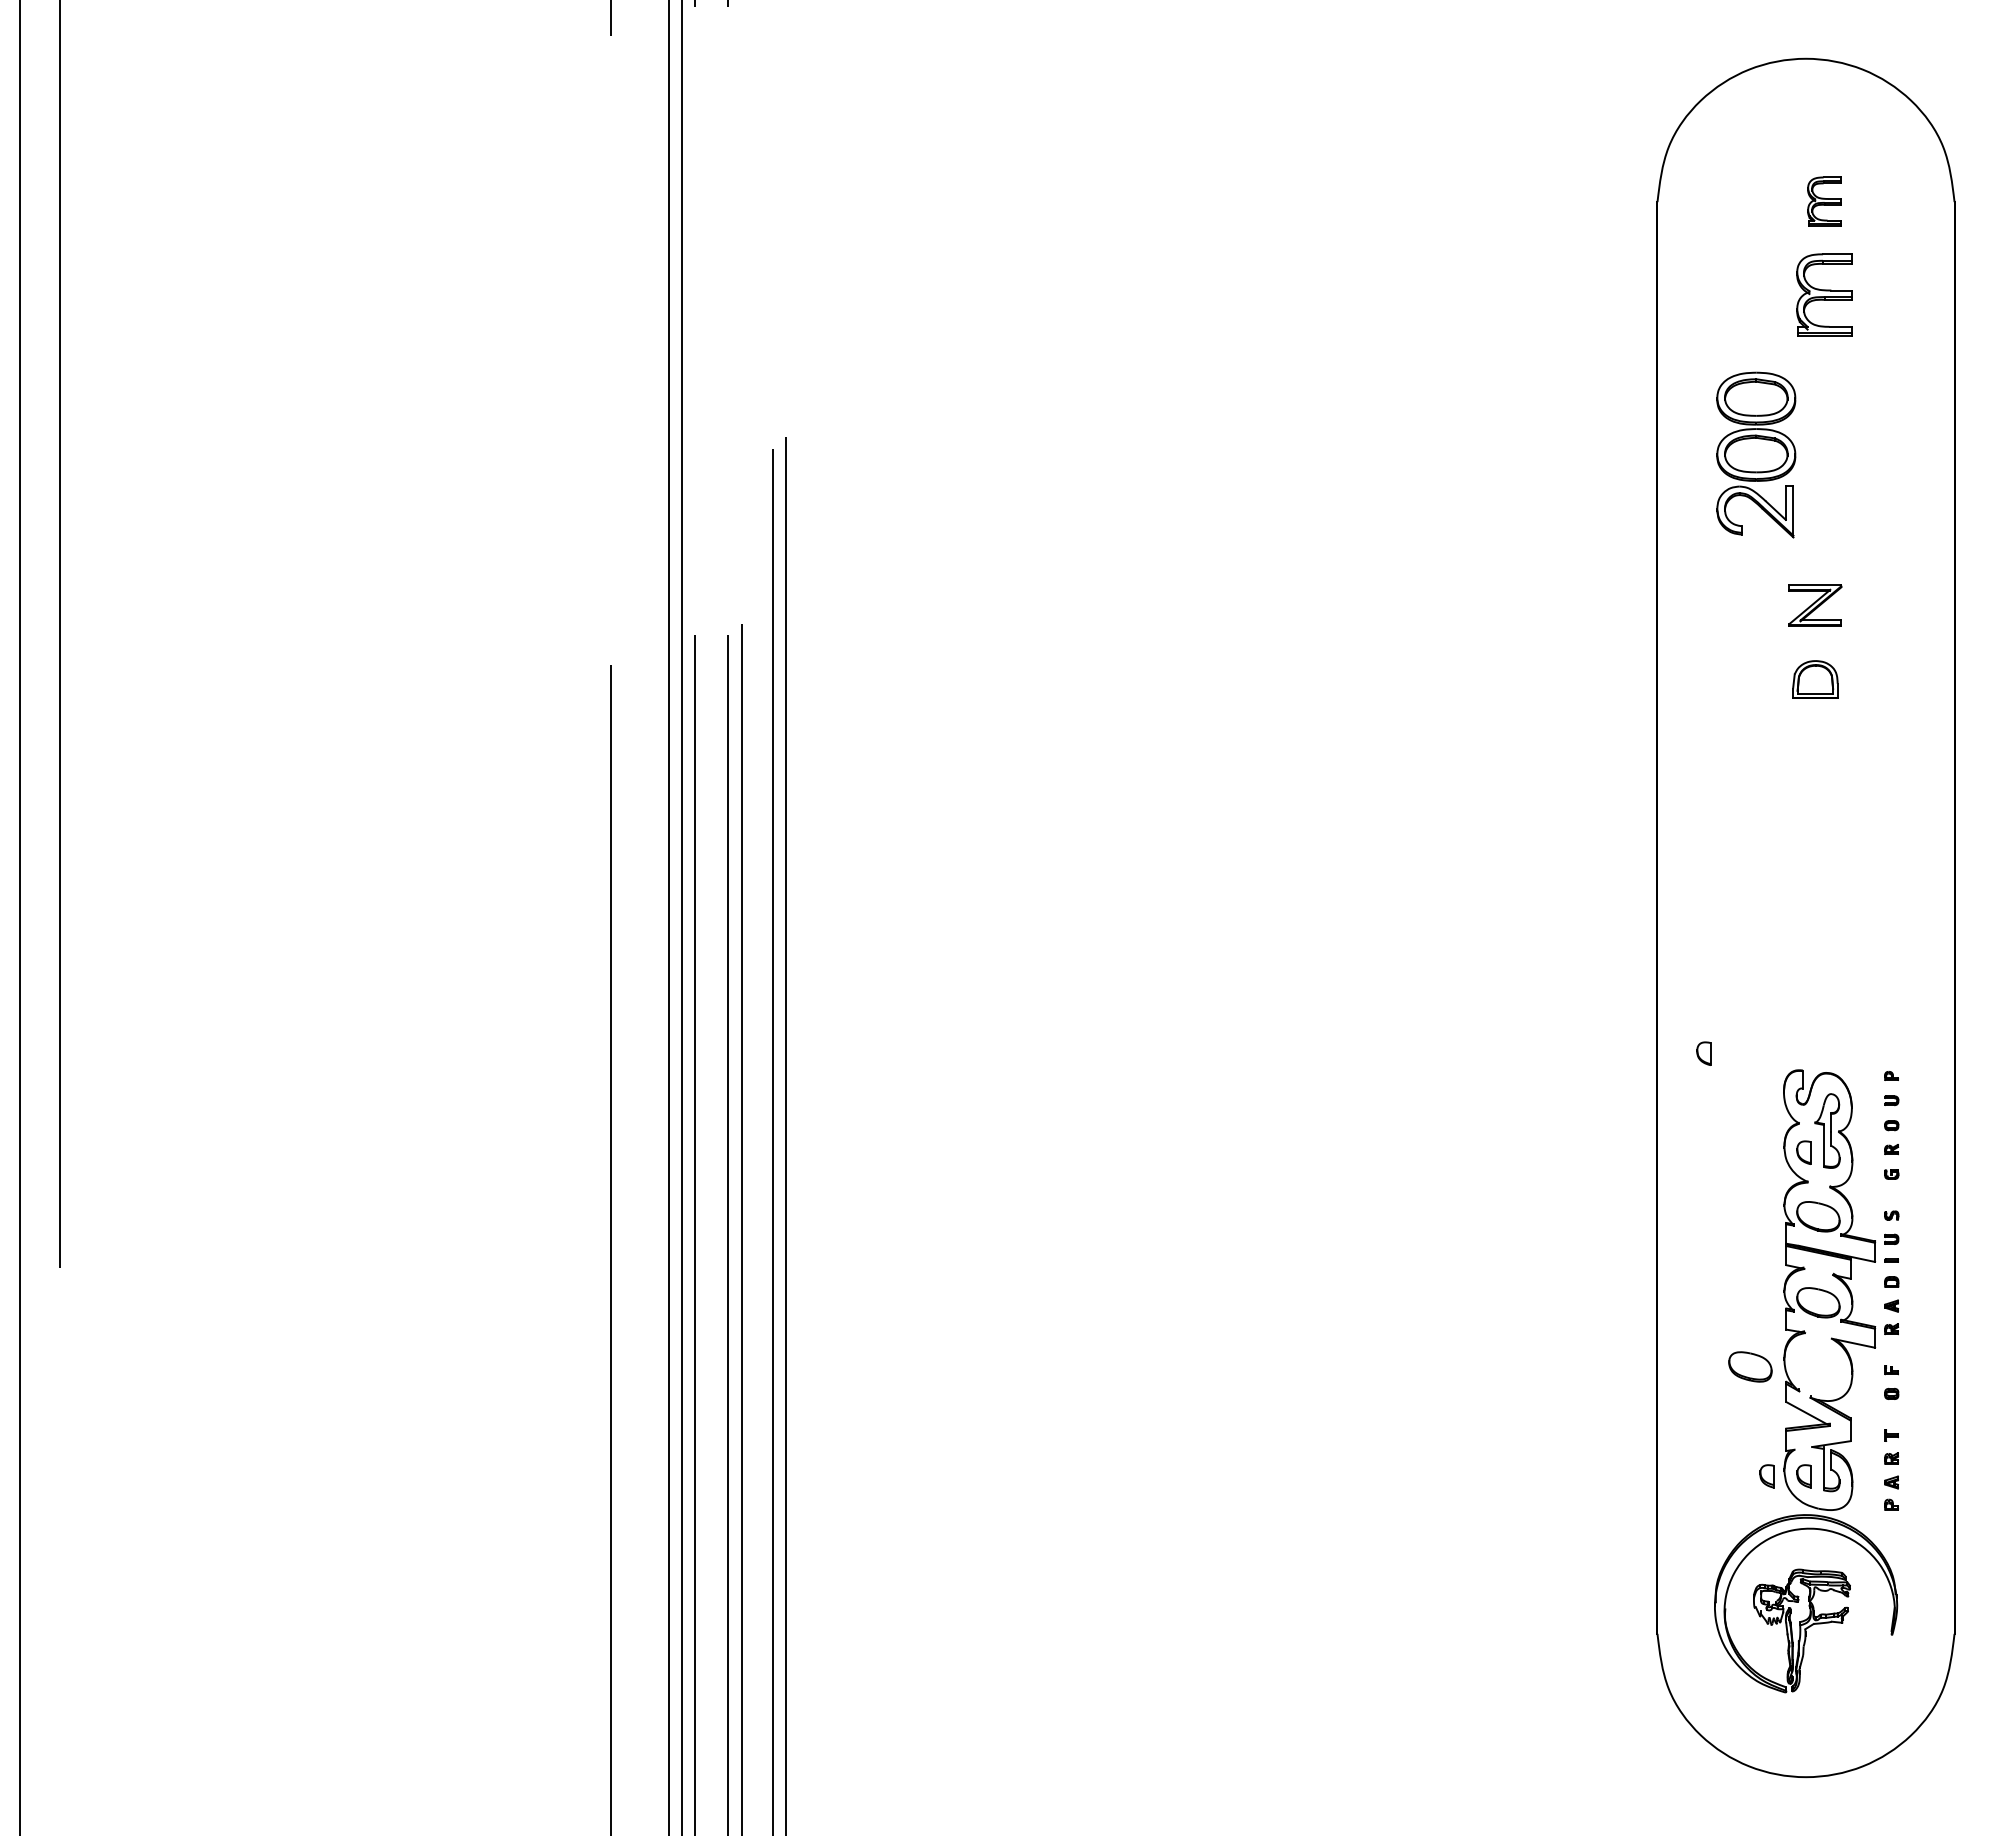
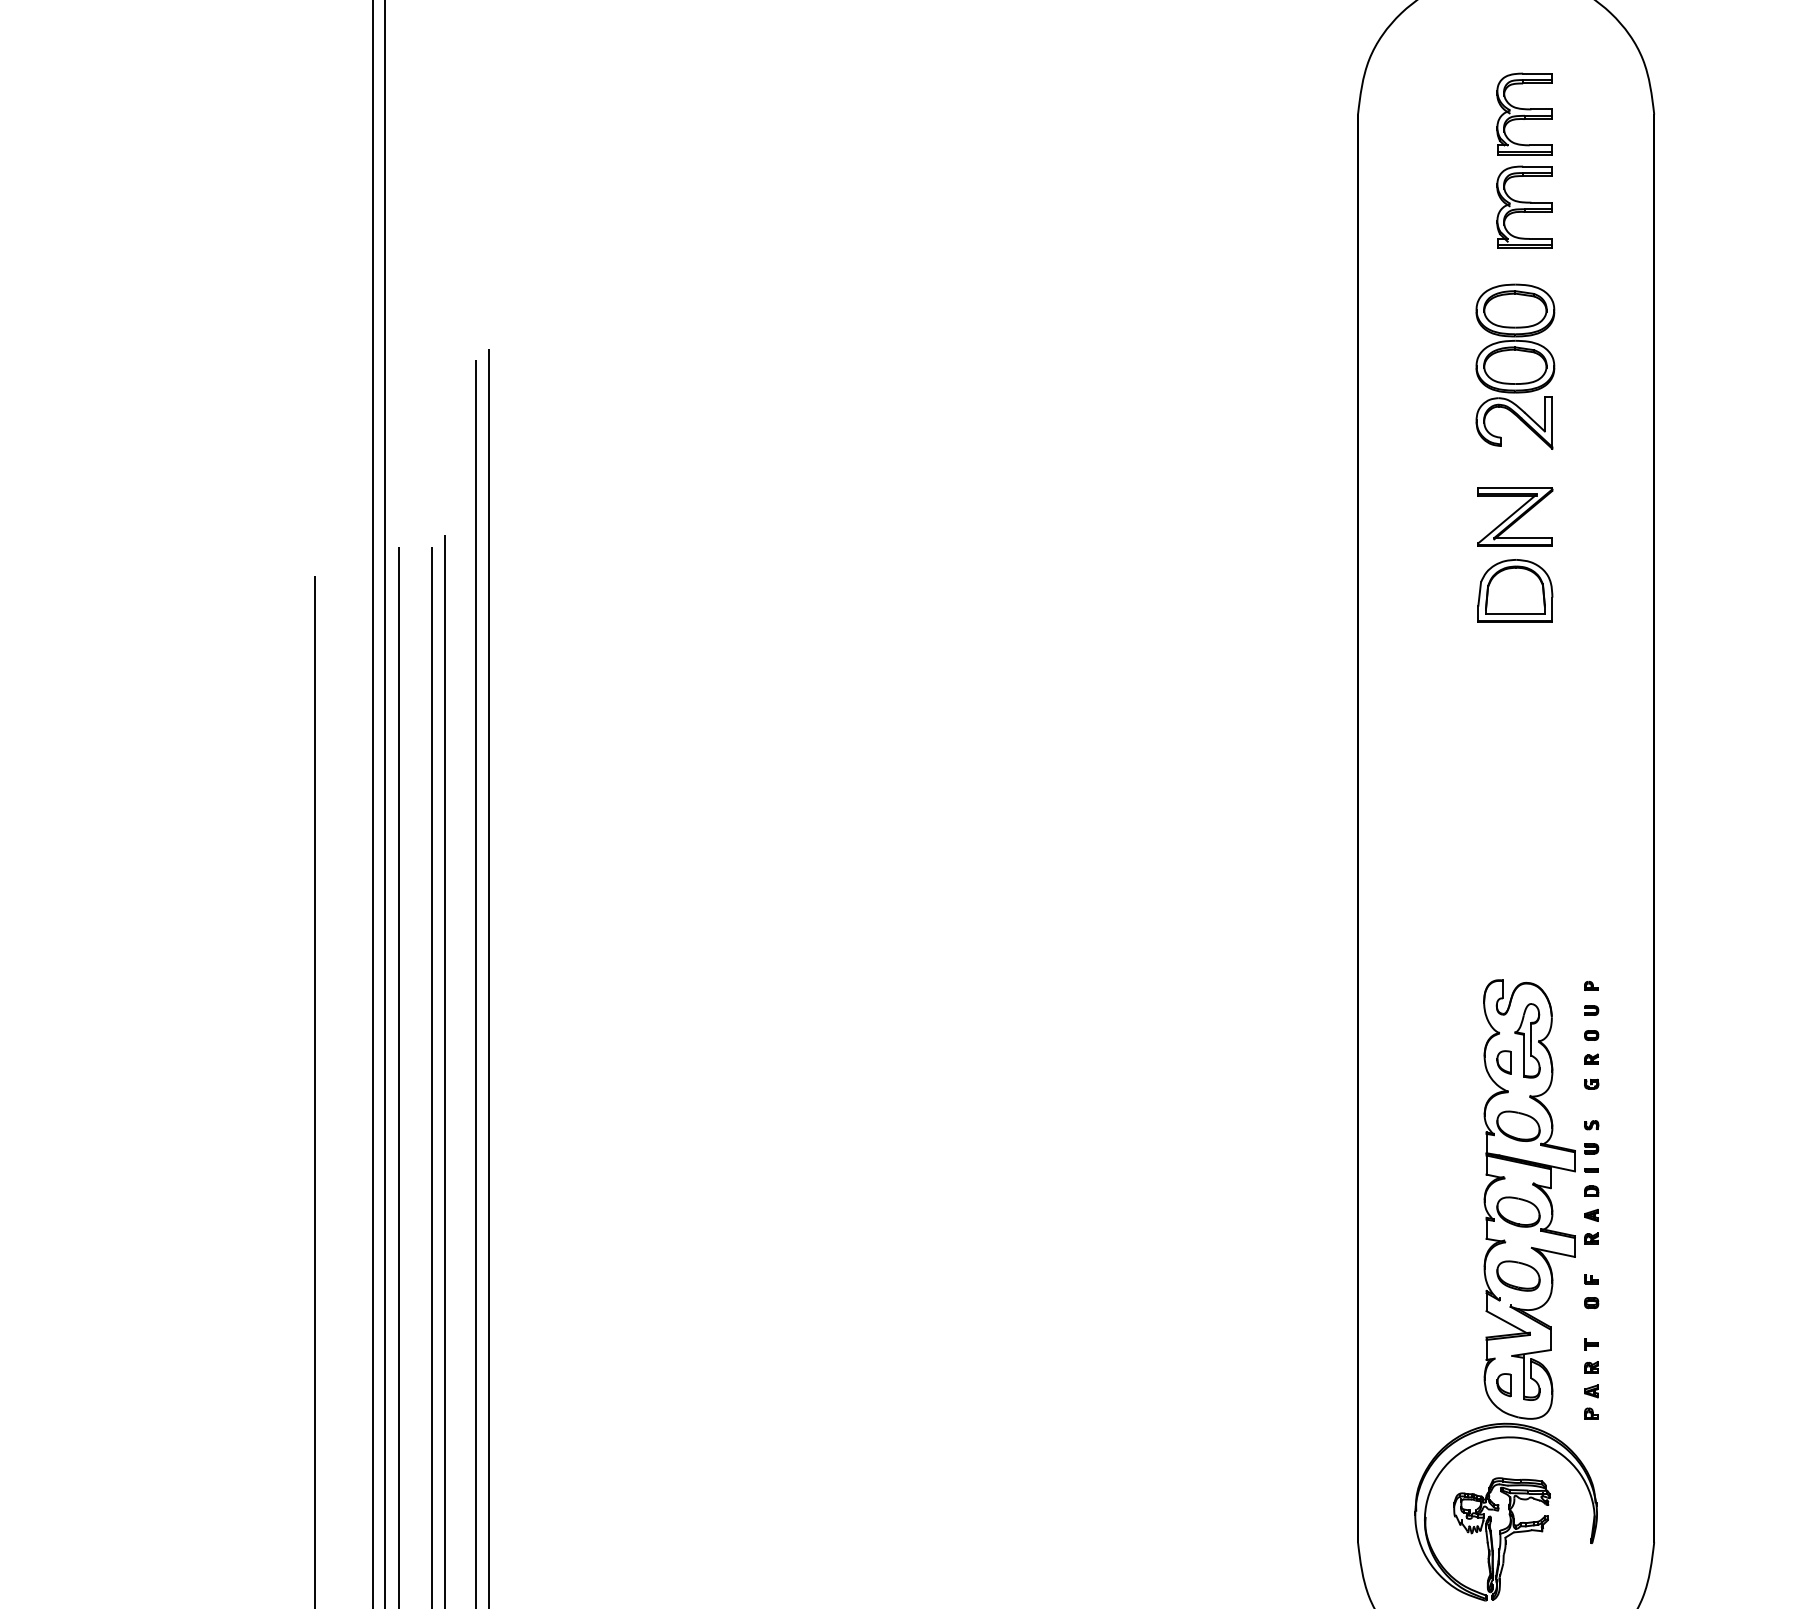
part: (1824, 201) -> (1524, 113), size x1.67
part: (1756, 454) -> (1515, 366), moved
part: (1815, 605) -> (1515, 516), size x1.43
part: (1815, 679) -> (1515, 590), size x1.67
part: (1703, 1053) -> (1403, 963), removed
part: (1750, 1366) -> (1518, 1275), moved
part: (1766, 1476) -> (1466, 1385), removed

